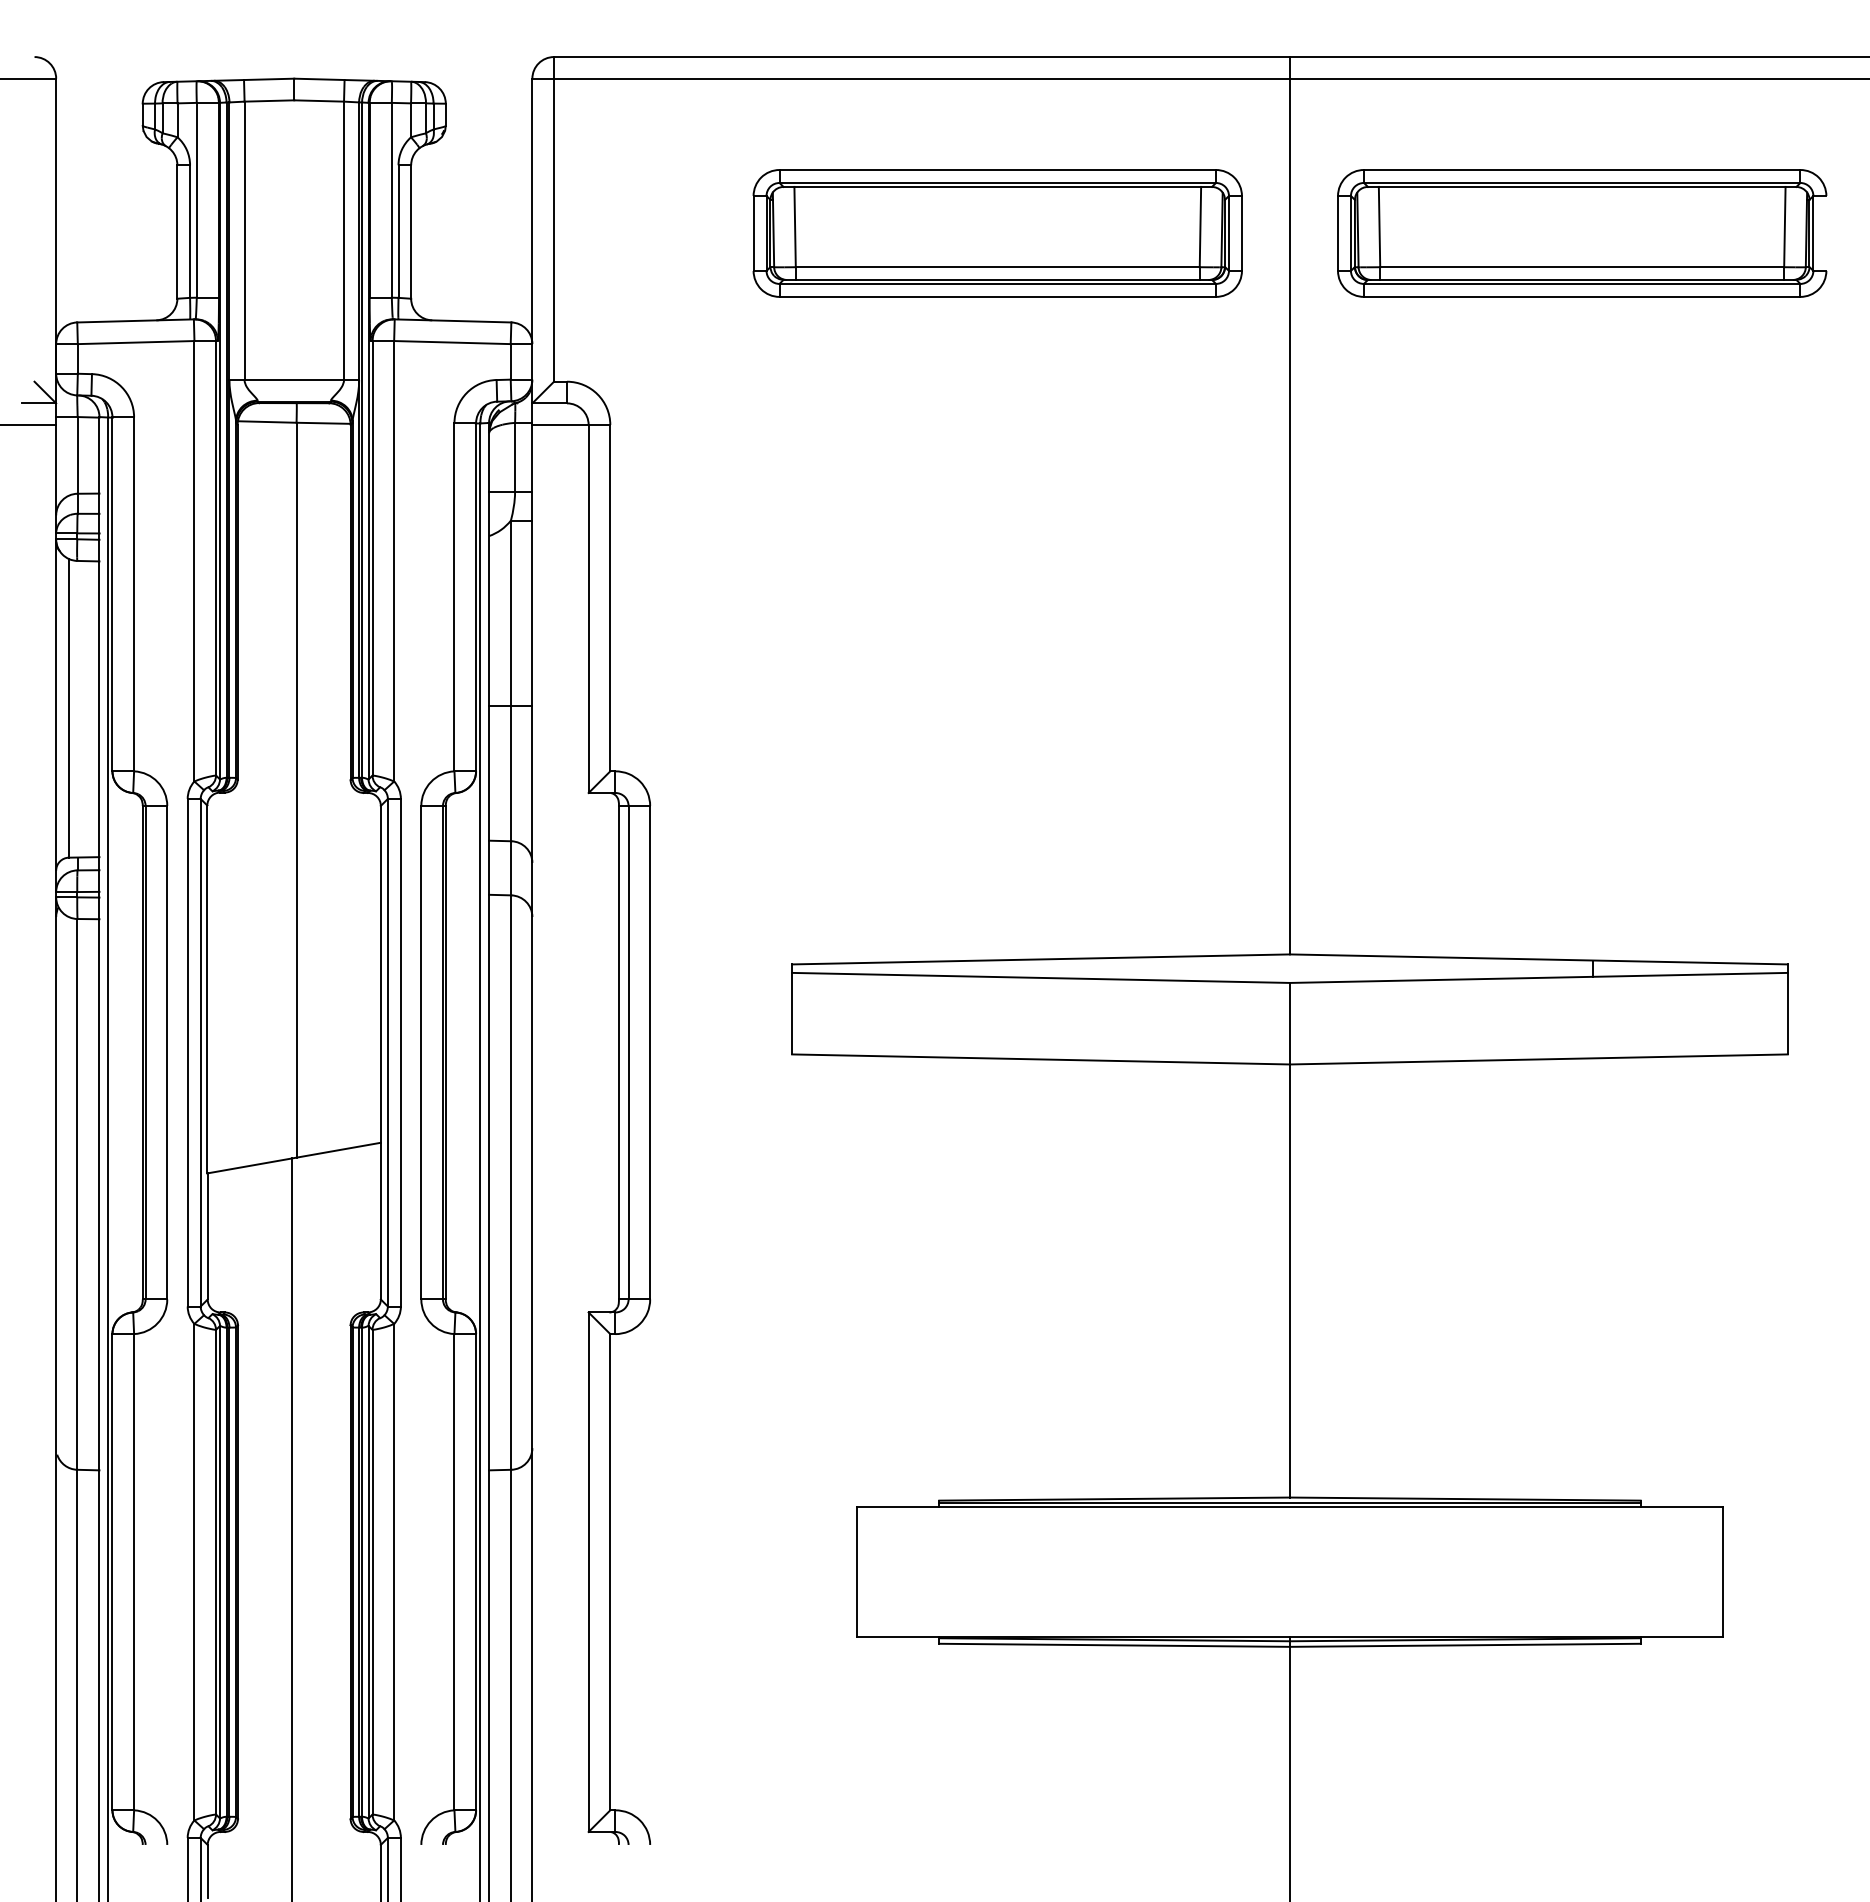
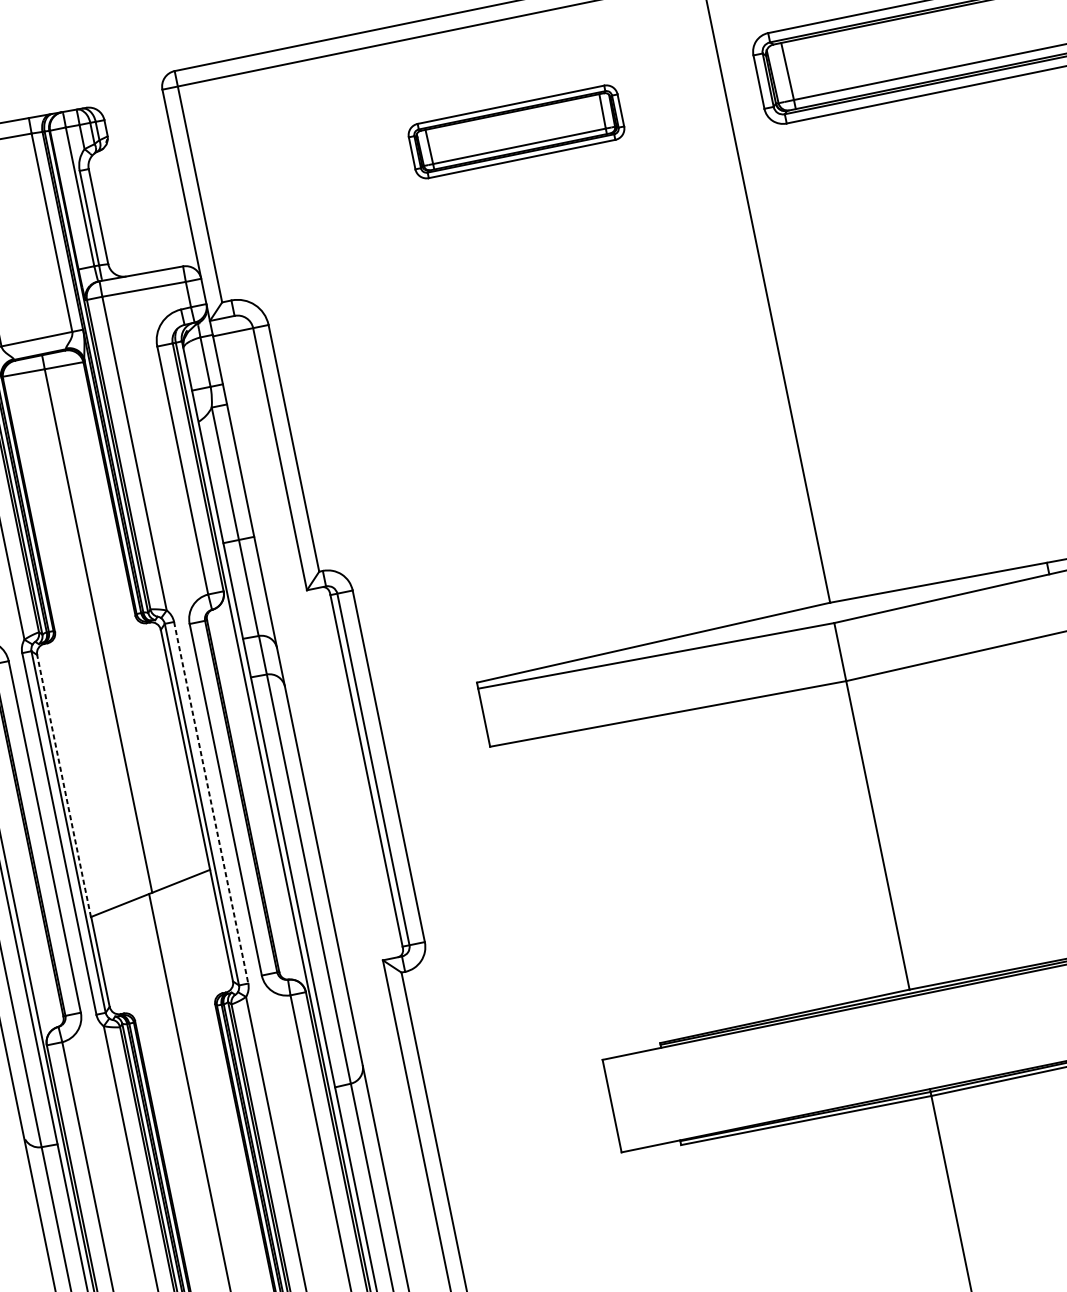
part: (997, 233) -> (516, 131), size x0.6
line: (207, 989) -> (64, 786), solid -> dashed
line: (400, 1052) -> (210, 802), solid -> dashed

